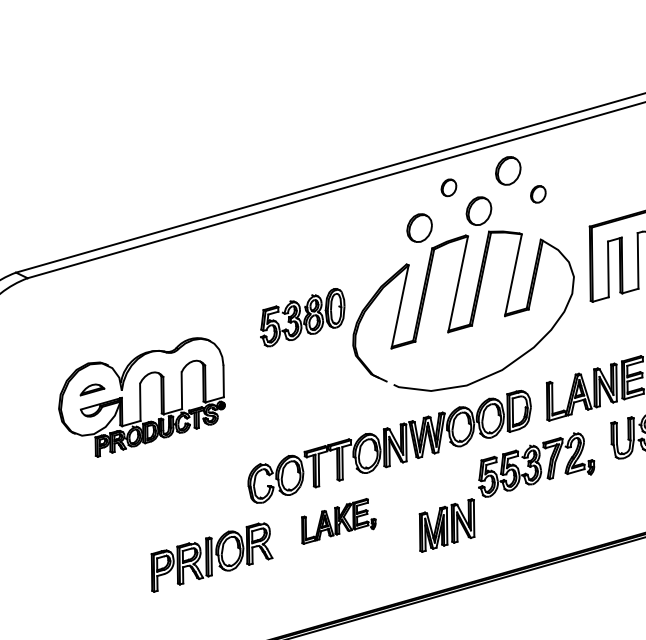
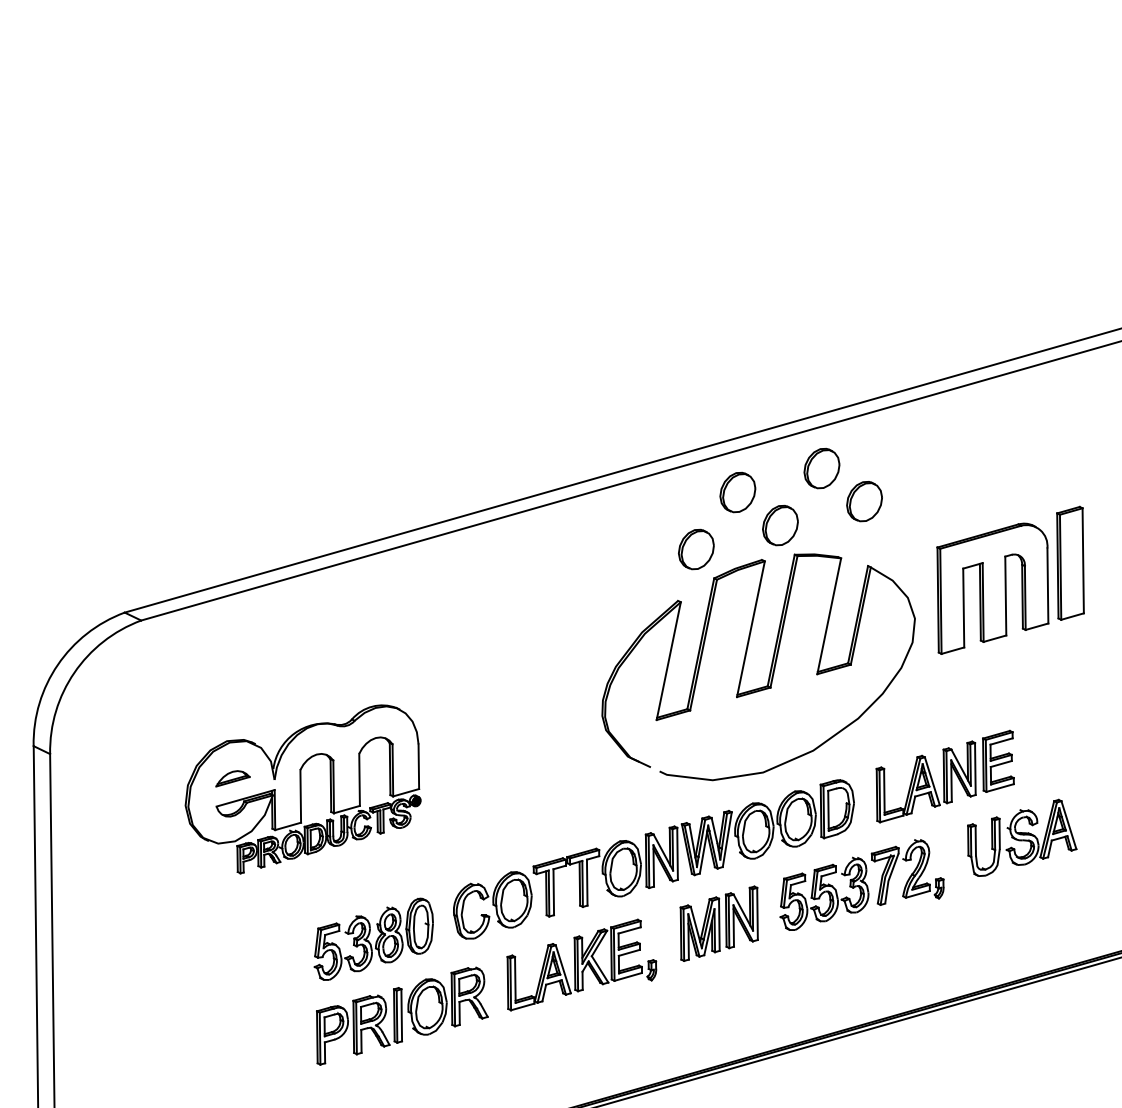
part: (448, 187) -> (737, 492), size x1.67
part: (538, 194) -> (864, 501), size x1.67
part: (302, 317) -> (373, 938), moved
part: (338, 521) -> (581, 964), size x1.43
part: (446, 525) -> (718, 923), moved

